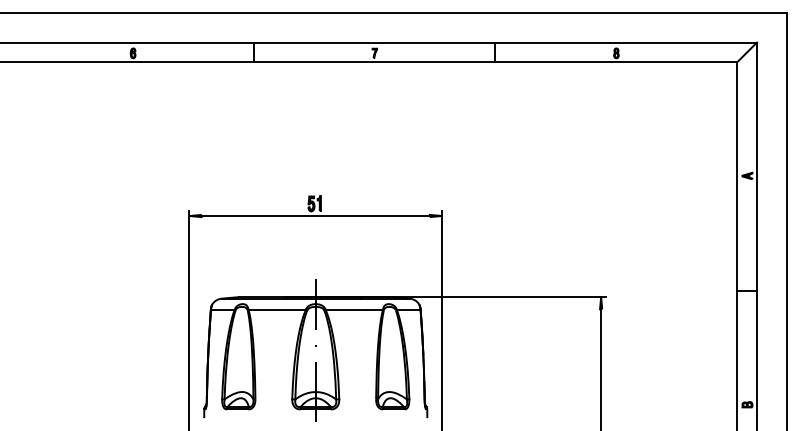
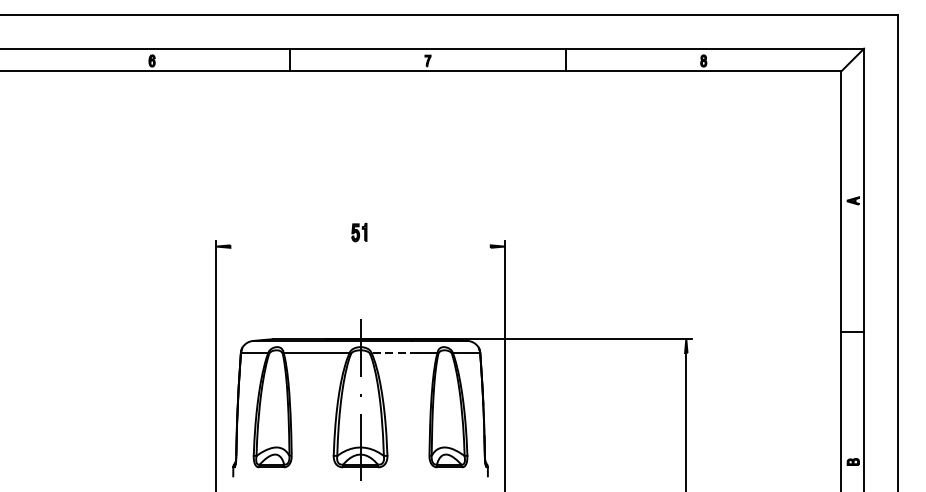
line: (315, 216) -> (360, 247), removed
line: (345, 309) -> (394, 353), solid -> dashed

